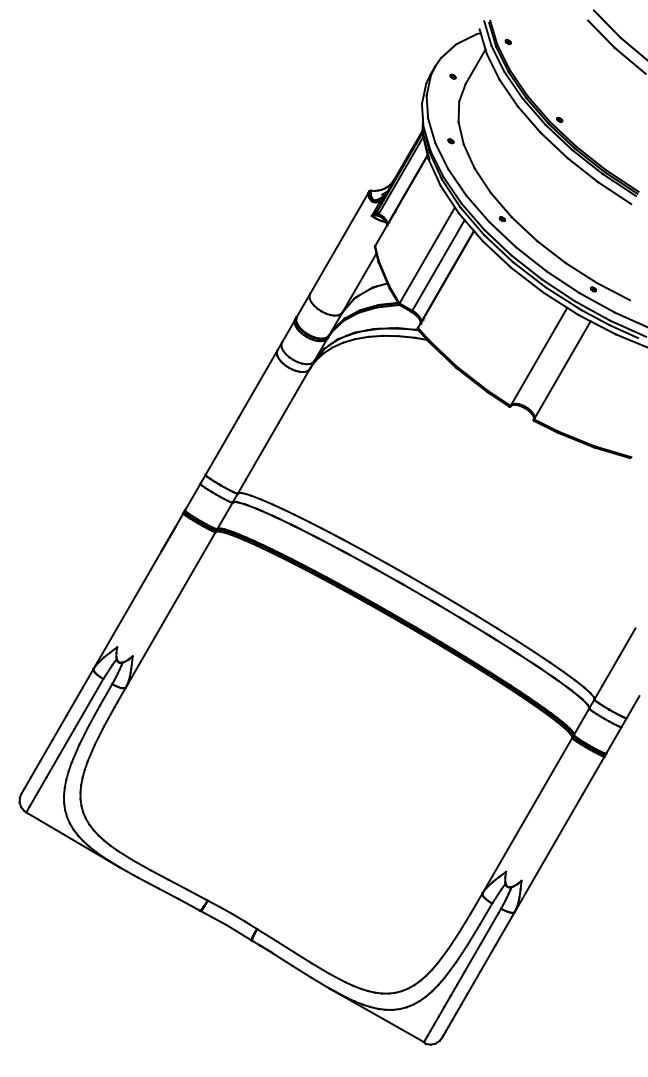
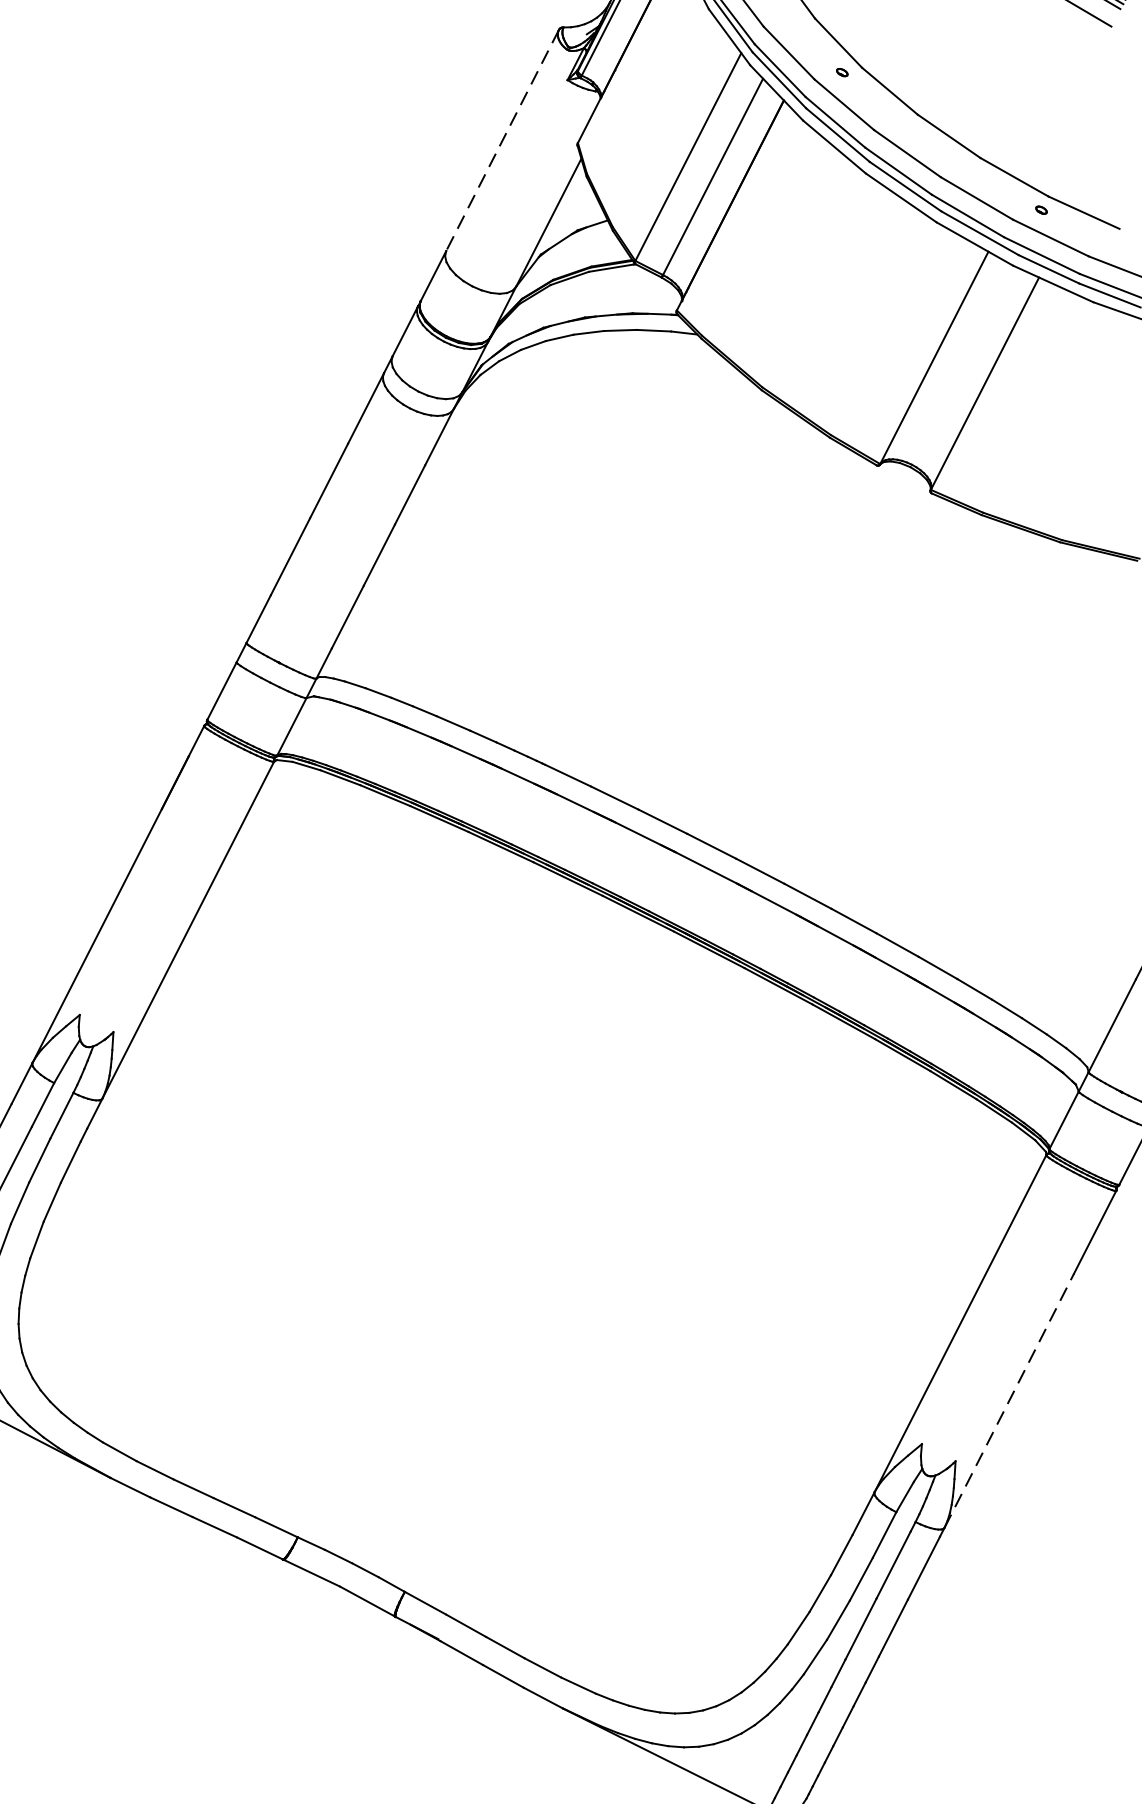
line: (339, 242) -> (502, 139), solid -> dashed
line: (548, 853) -> (1009, 1400), solid -> dashed

